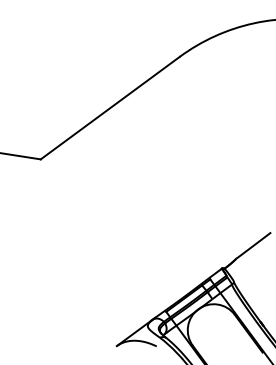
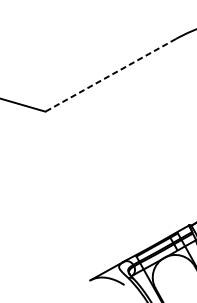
line: (109, 108) -> (110, 75), solid -> dashed

